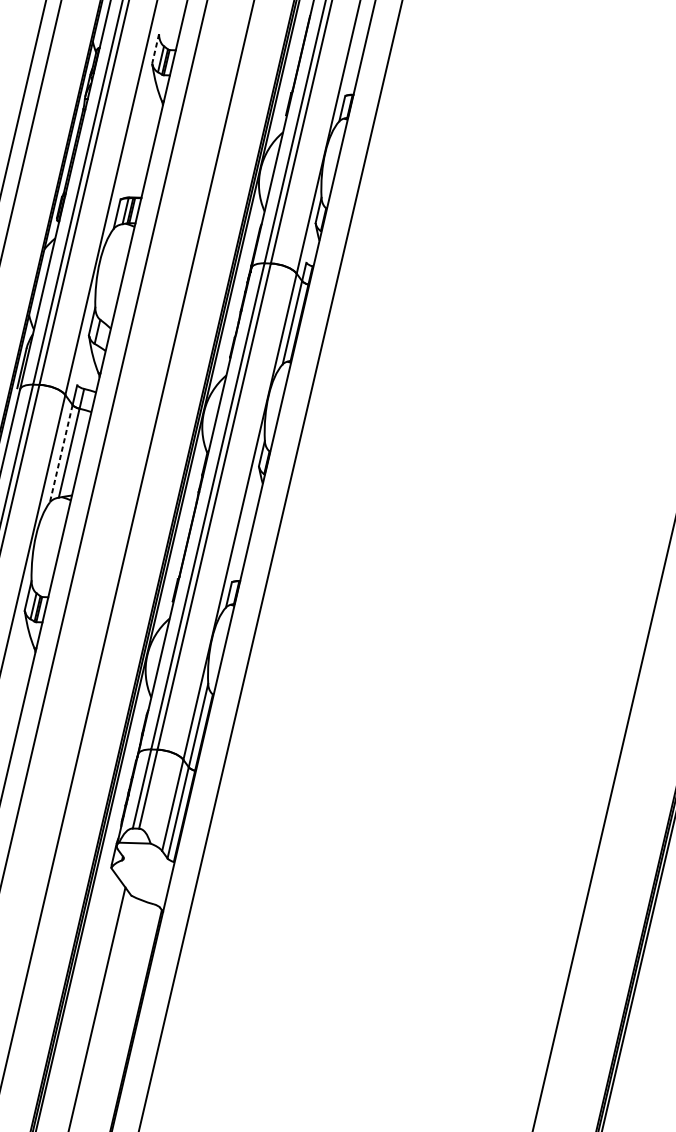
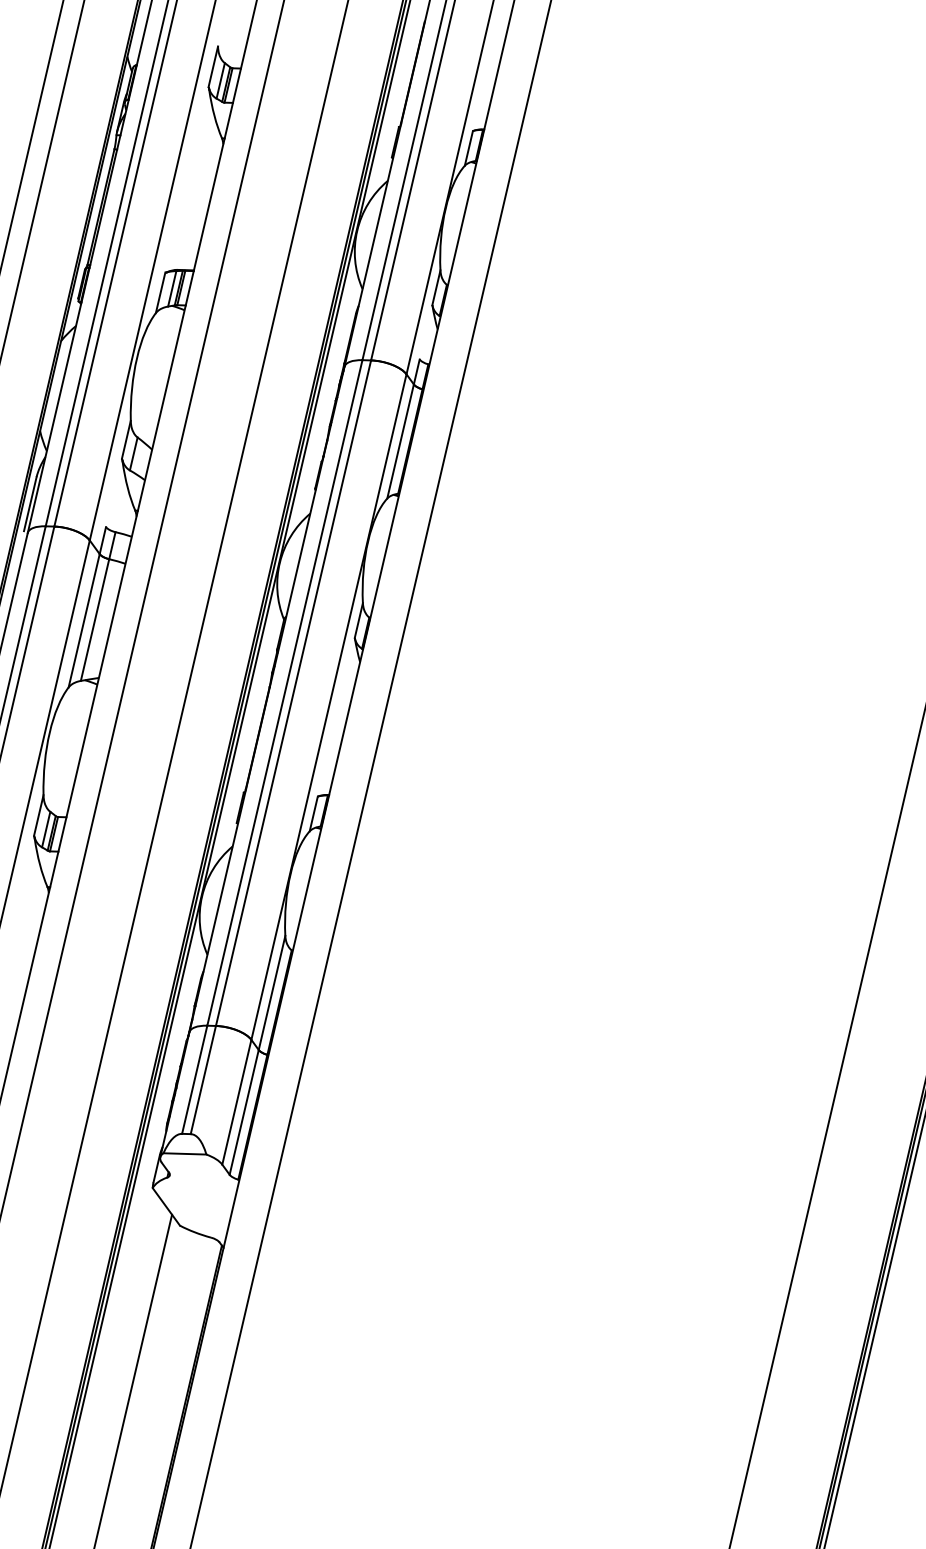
line: (155, 48) -> (213, 66), dashed -> solid
line: (61, 454) -> (84, 621), dashed -> solid

